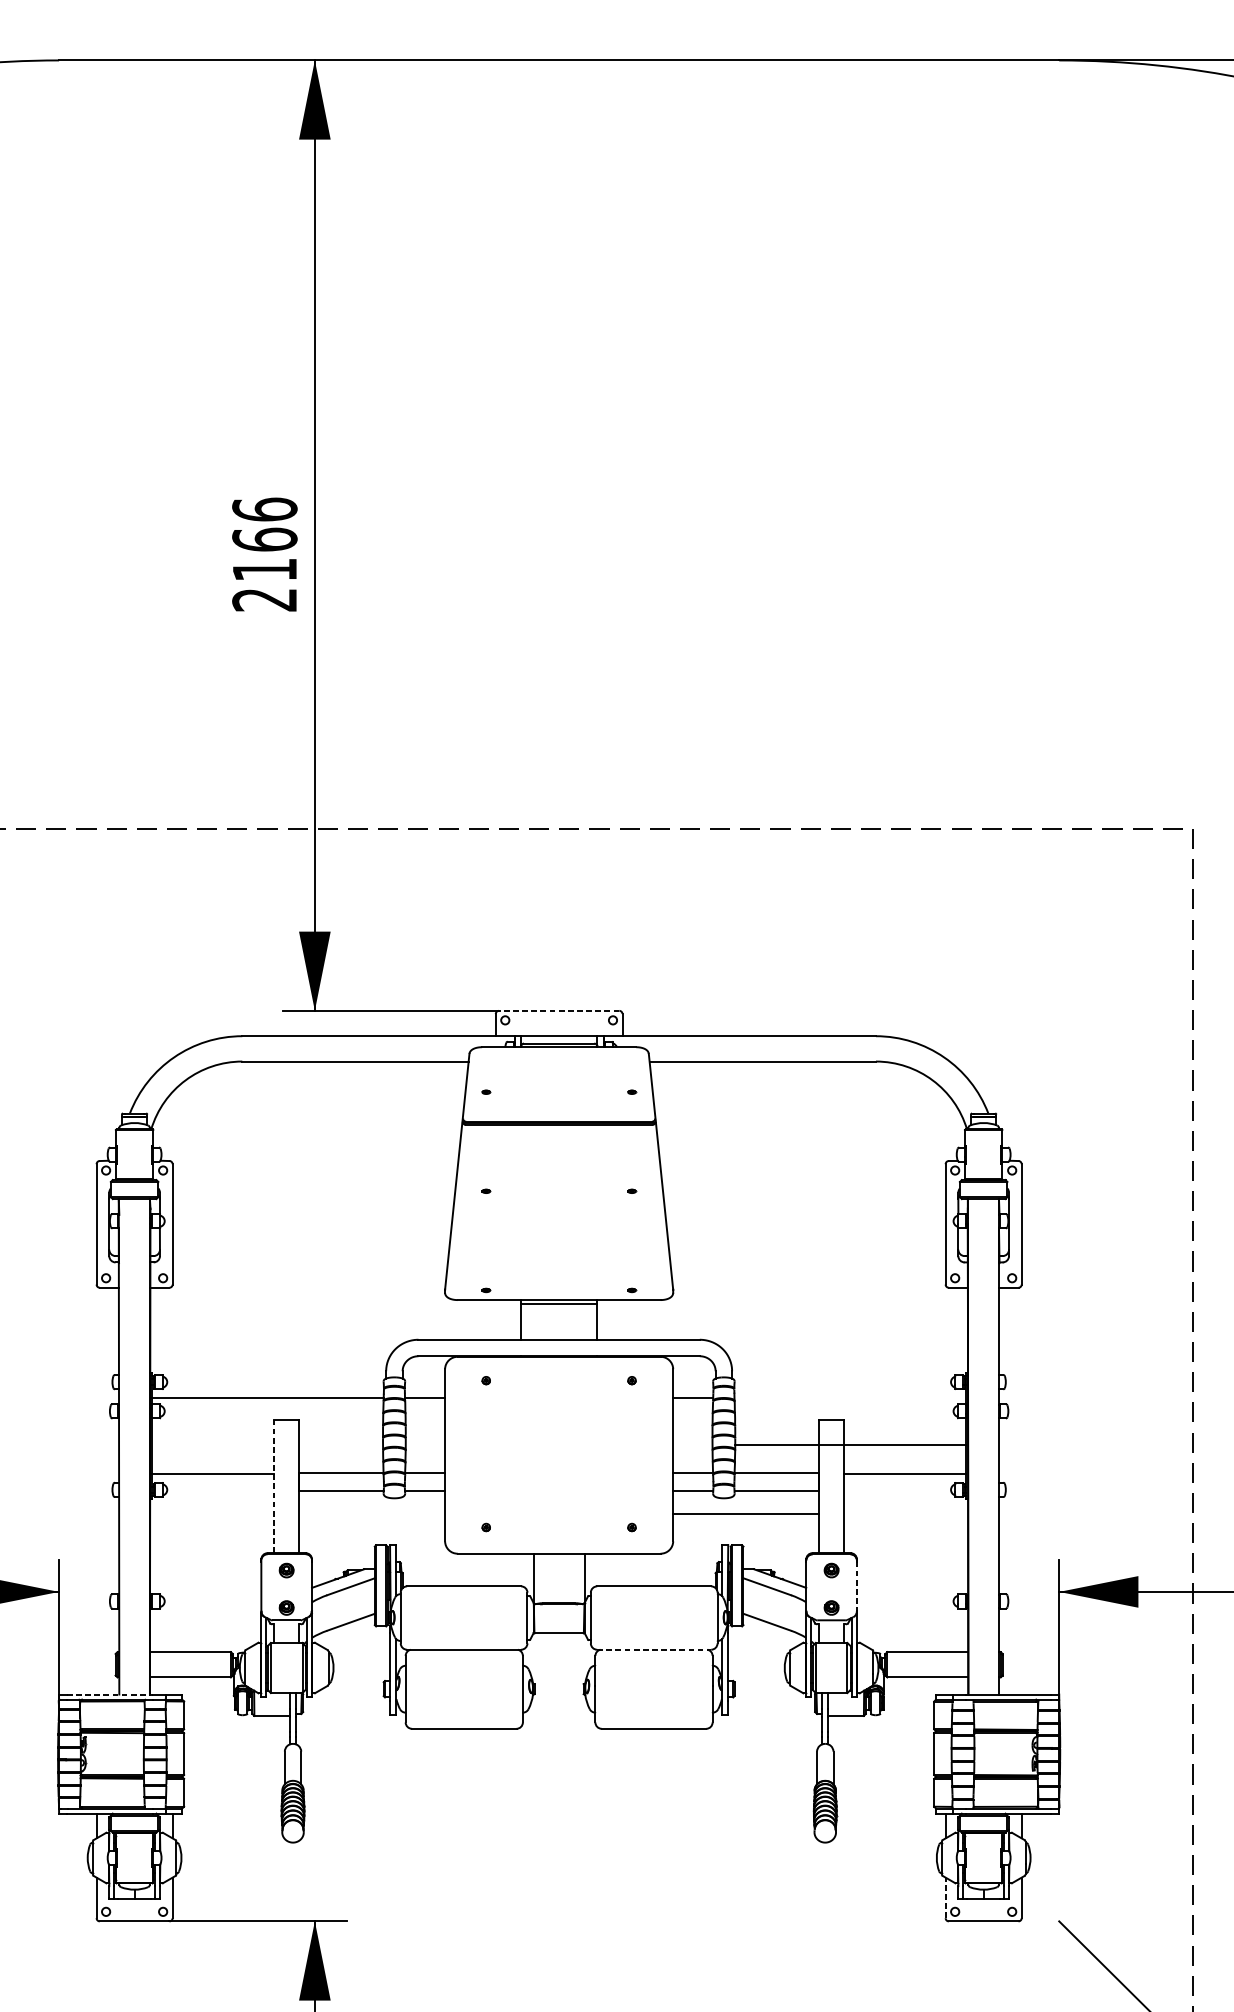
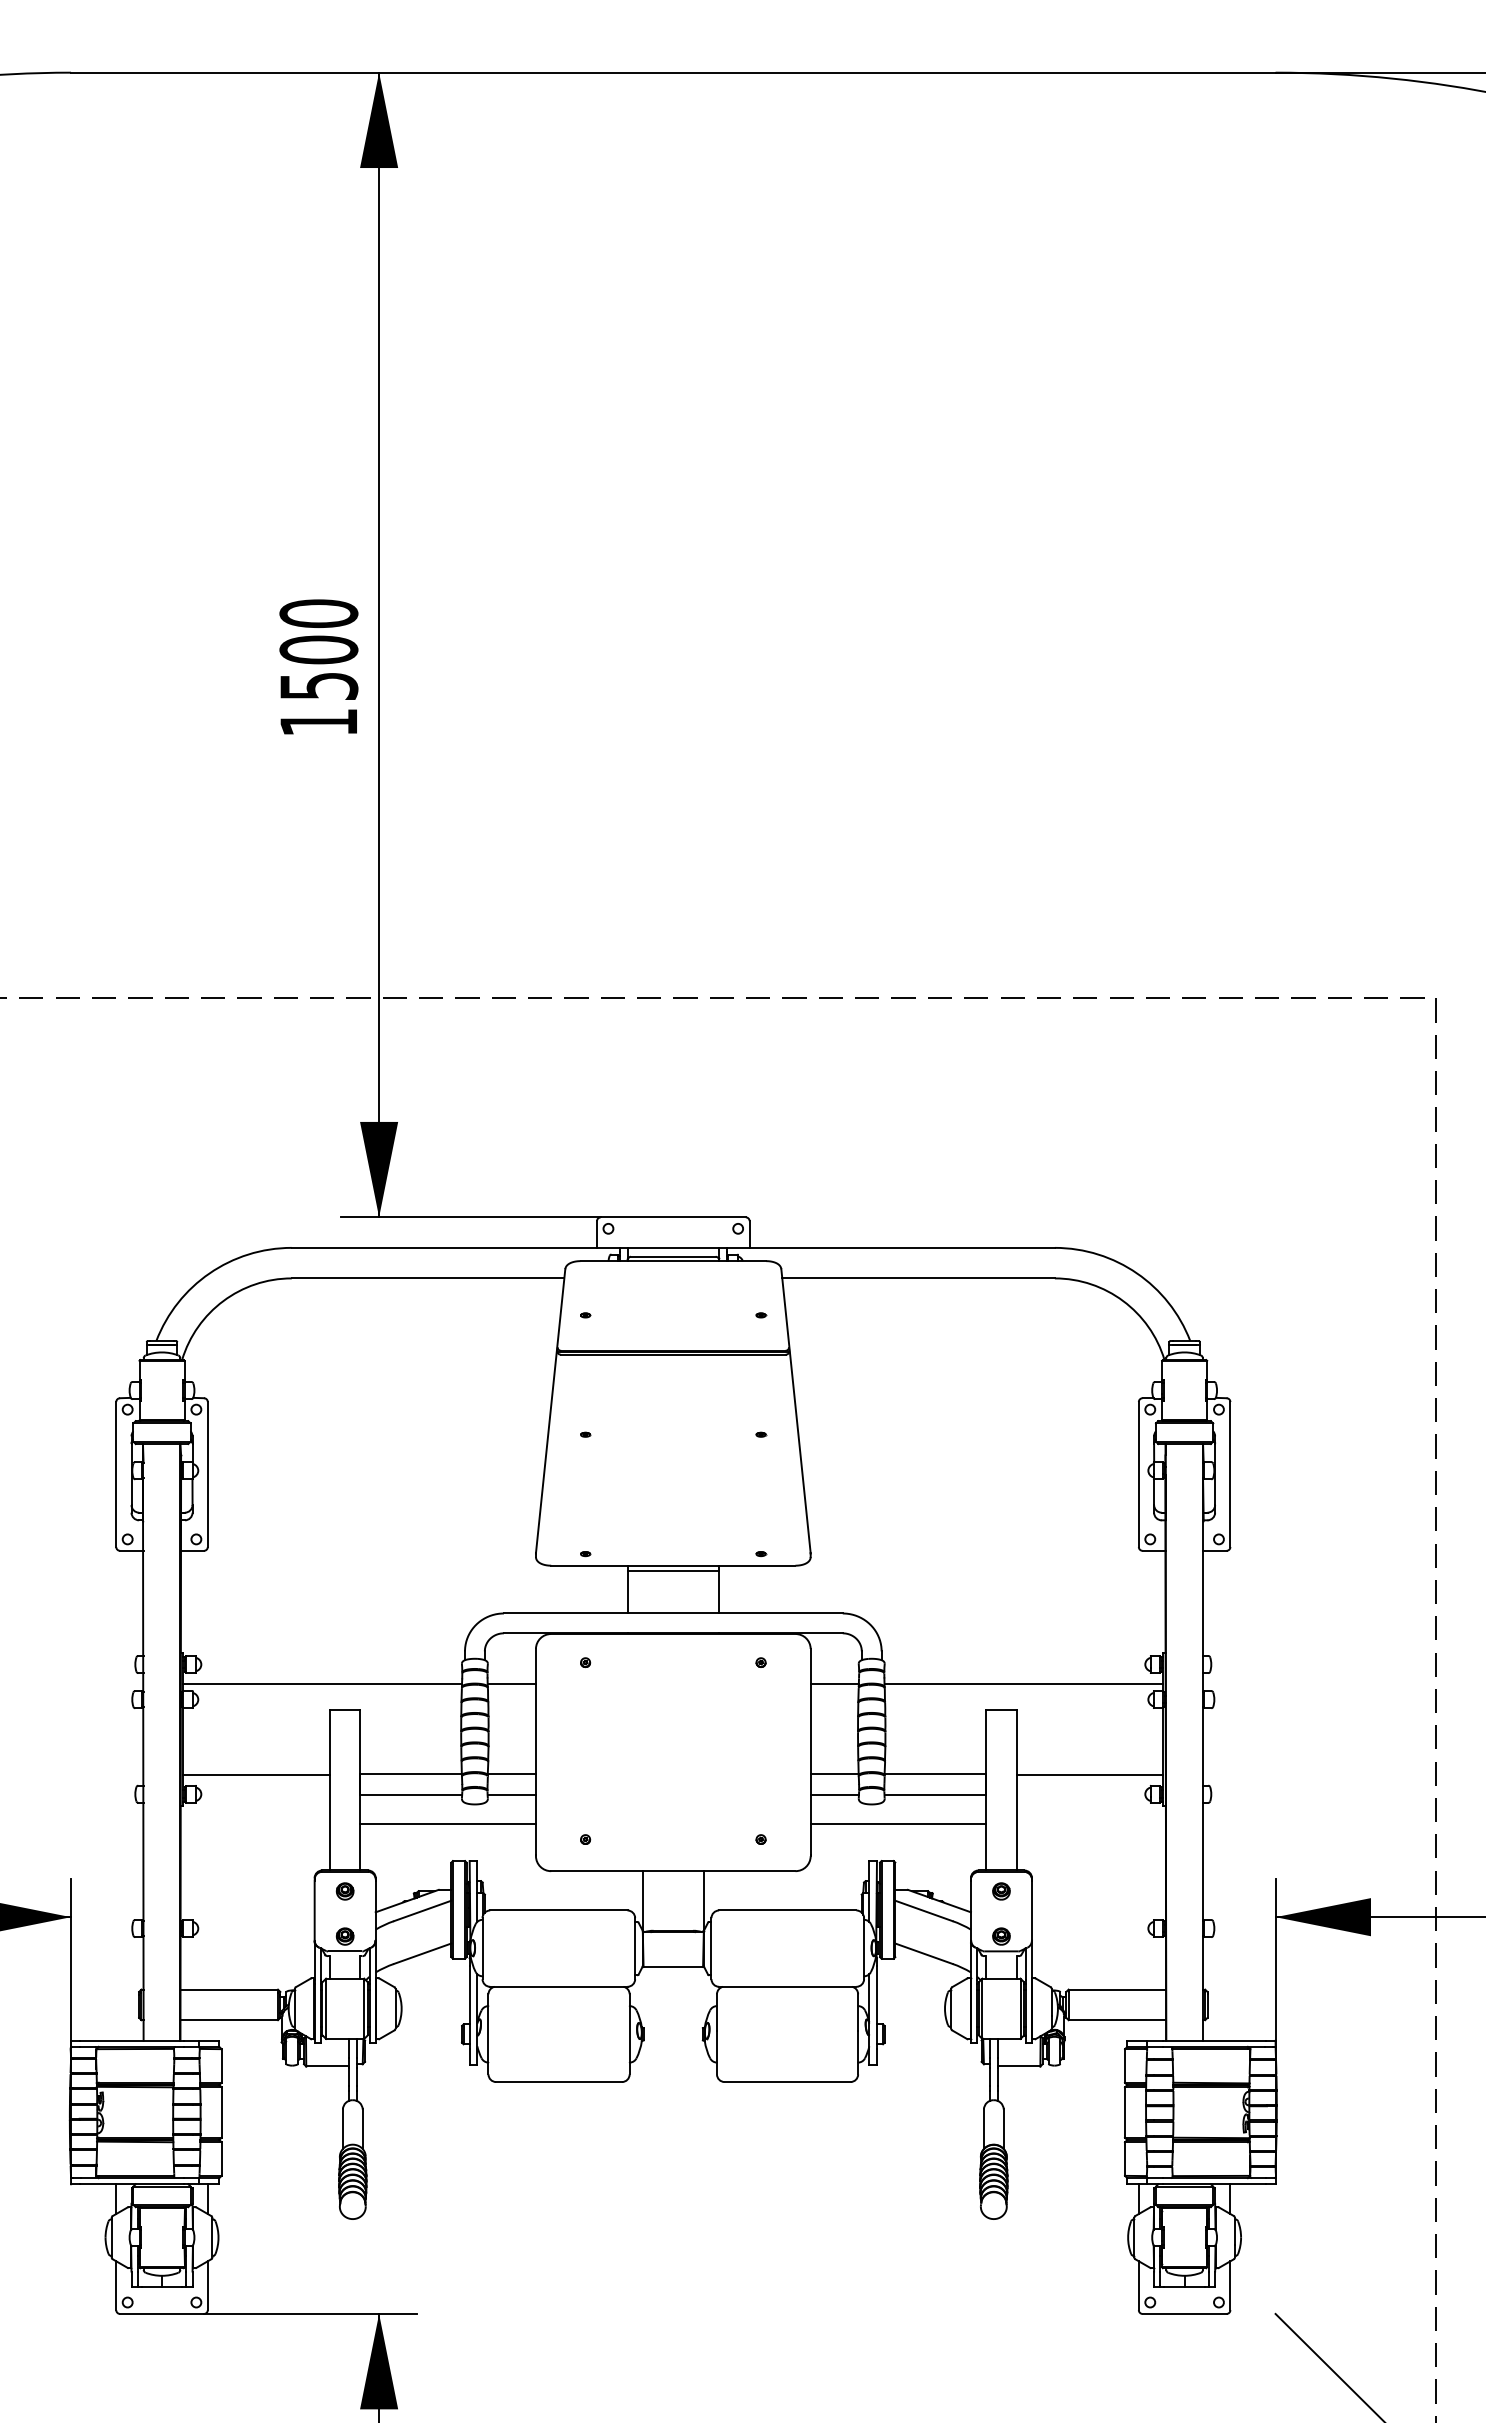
text: (264, 554) -> (318, 667), 2166 -> 1500
line: (558, 1010) -> (672, 1217), dashed -> solid
line: (849, 1444) -> (1023, 1683), moved
line: (273, 1485) -> (329, 1789), dashed -> solid
line: (371, 1514) -> (447, 1823), added
line: (856, 1587) -> (1031, 1911), dashed -> solid
line: (653, 1649) -> (787, 1986), dashed -> solid
line: (110, 1694) -> (132, 2040), dashed -> solid
line: (945, 1897) -> (1138, 2285), dashed -> solid

